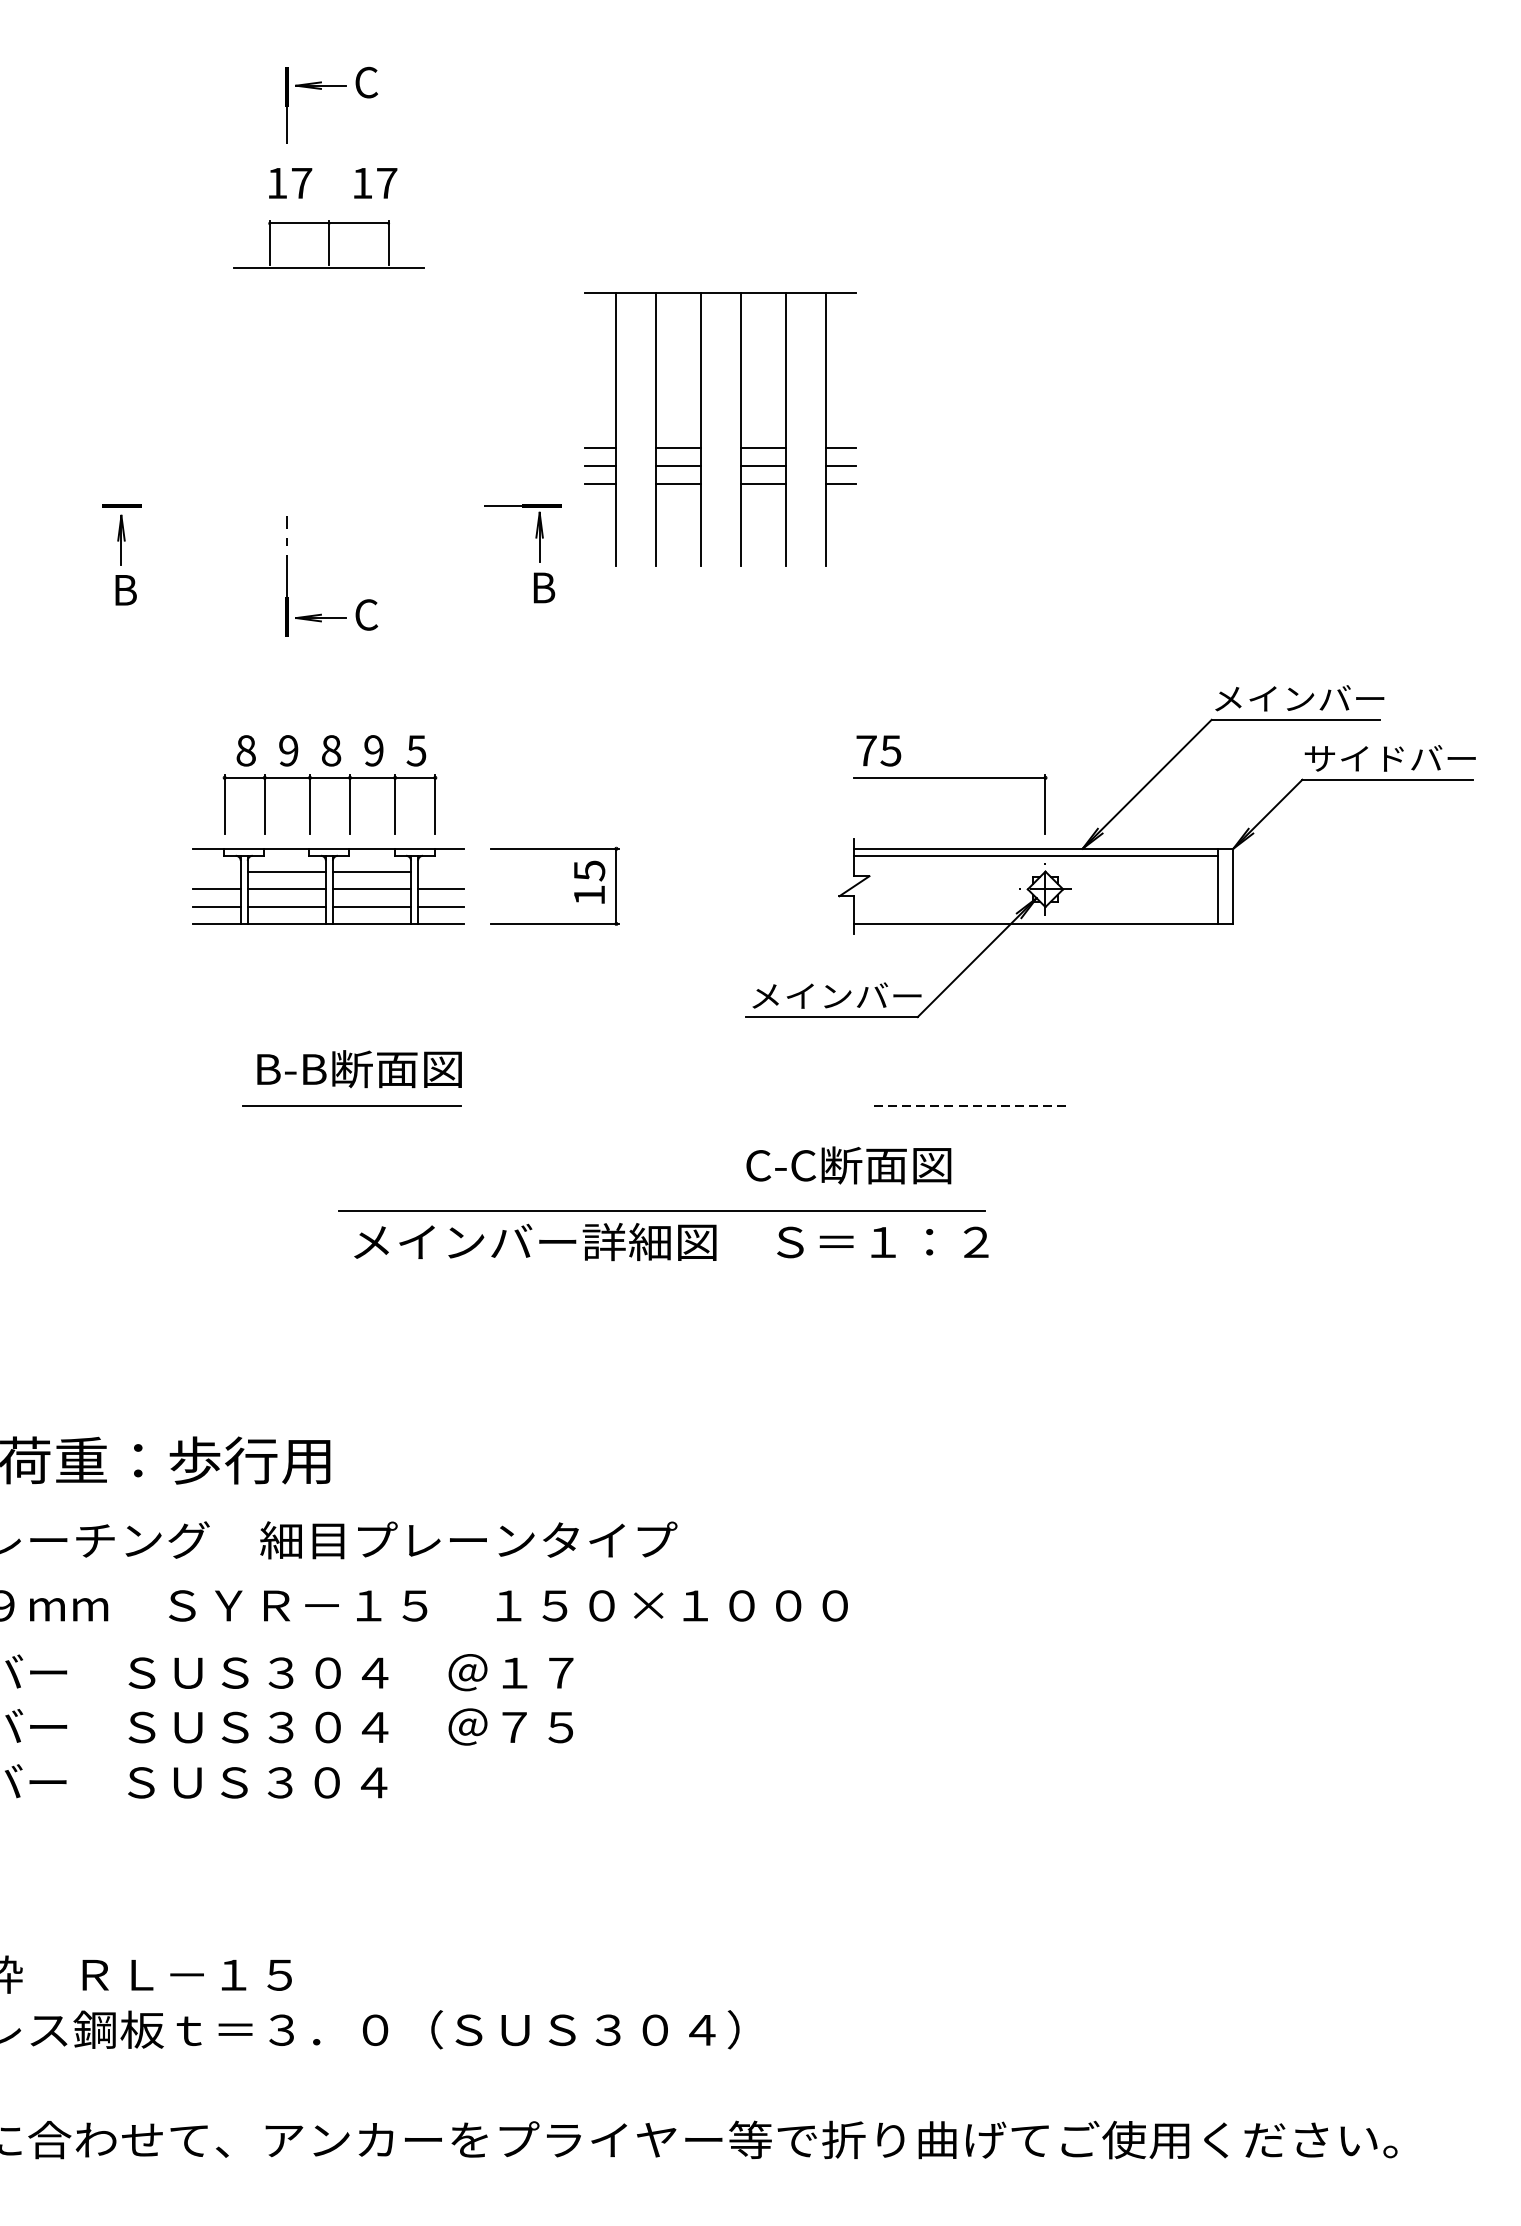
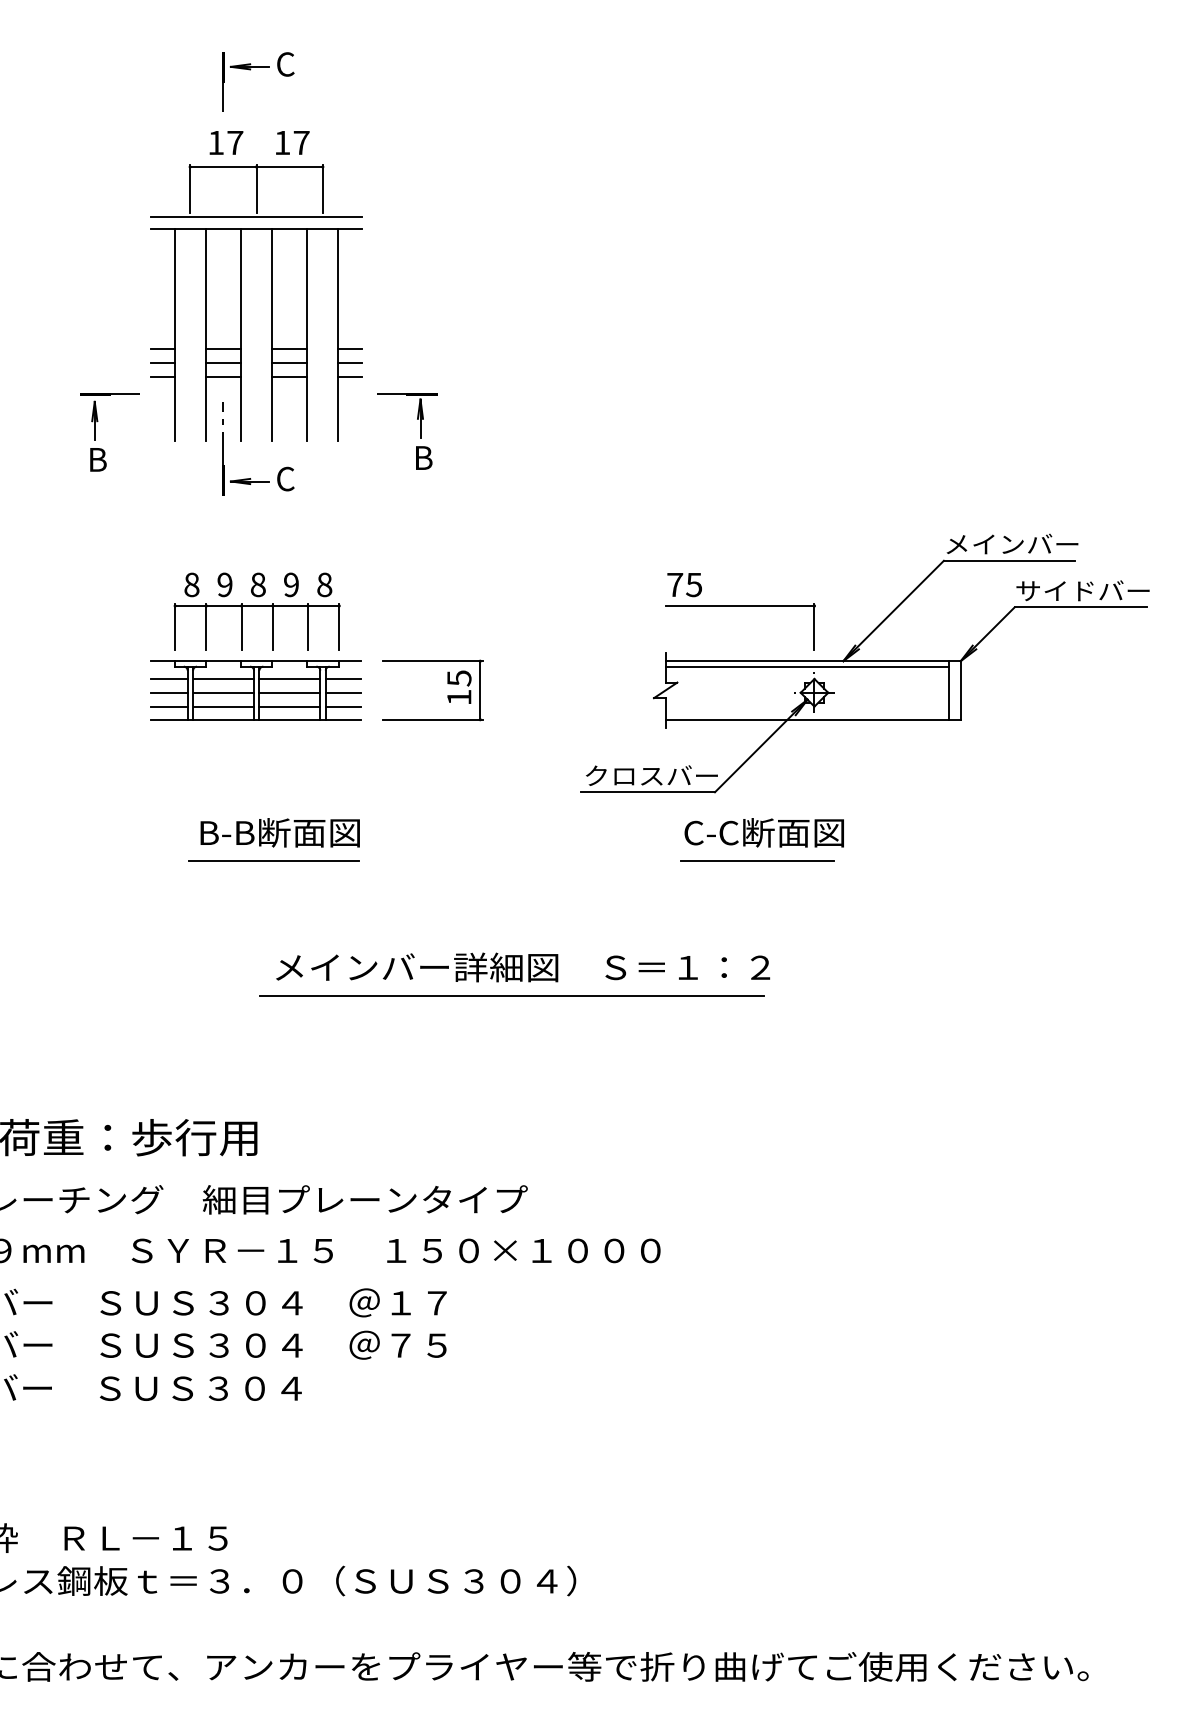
part: (329, 244) -> (256, 190), size x1.43
part: (701, 429) -> (241, 334), moved
line: (160, 506) -> (125, 394), added
text: (416, 750) -> (324, 584), 5 -> 8
line: (216, 872) -> (168, 679), added
line: (440, 872) -> (343, 679), added
text: (801, 995) -> (624, 775), メインバー -> クロスバー
line: (972, 1105) -> (757, 861), dashed -> solid
text: (847, 1164) -> (763, 832), moved
line: (661, 1209) -> (511, 995), moved

